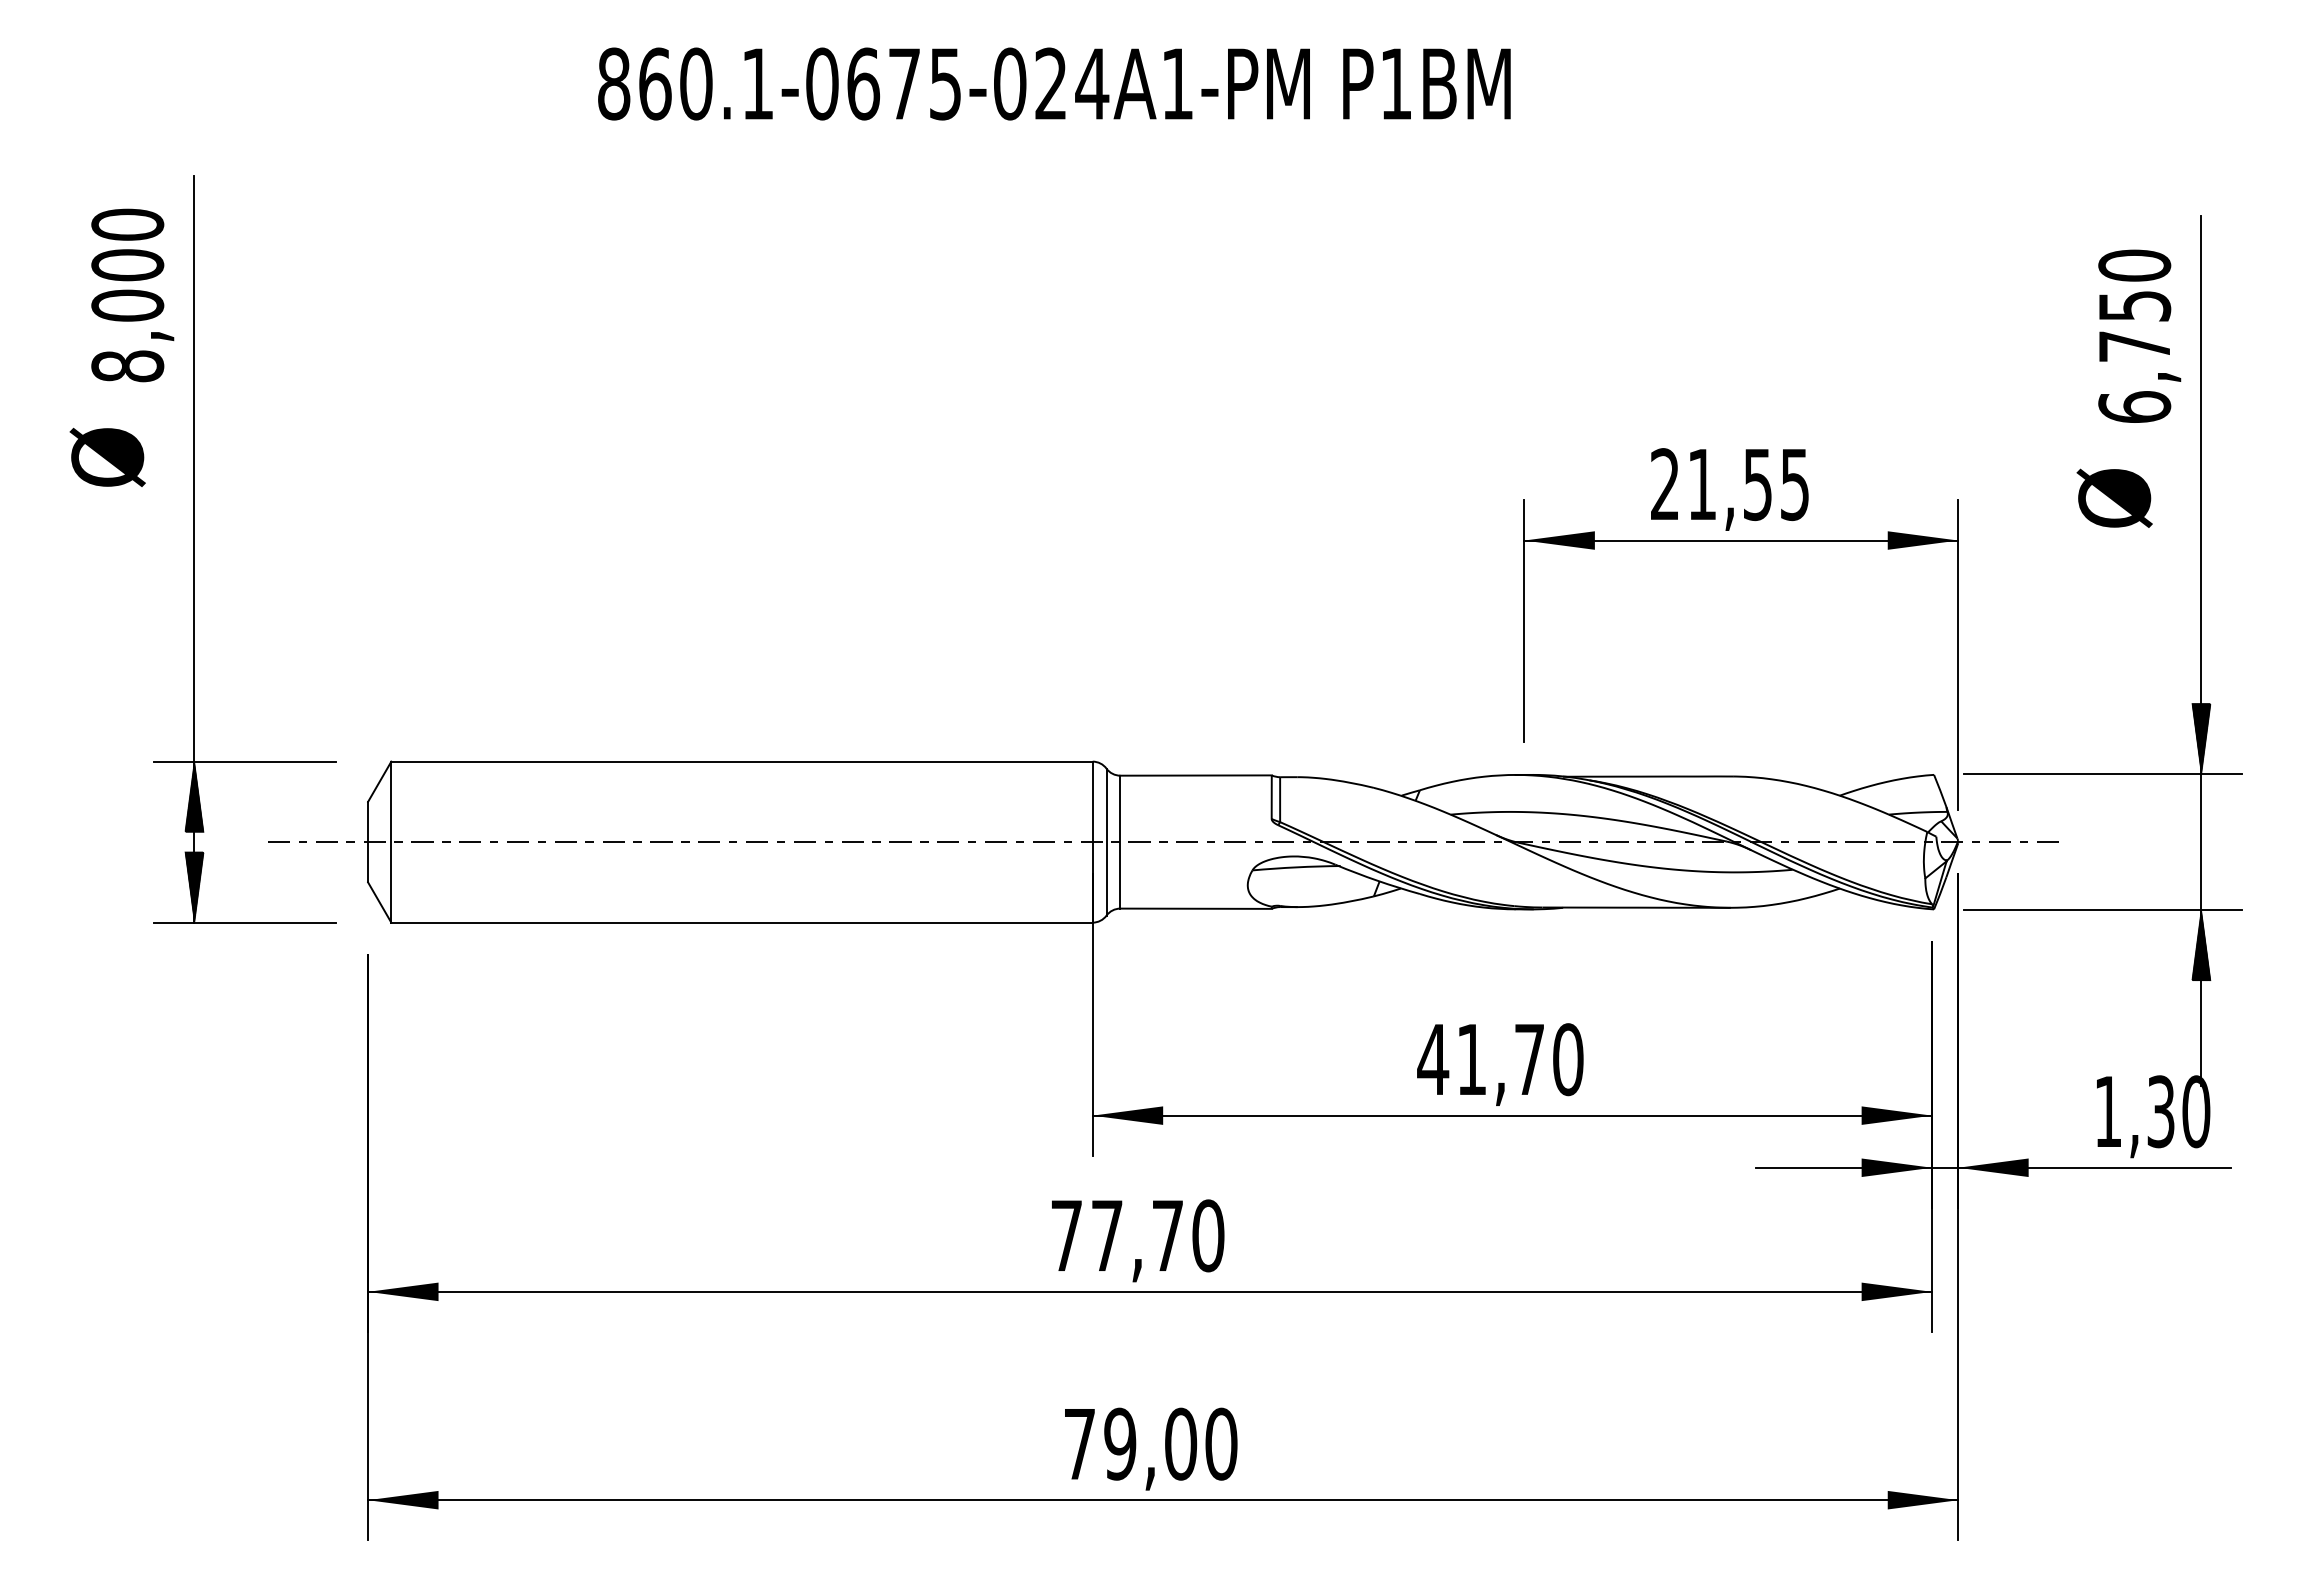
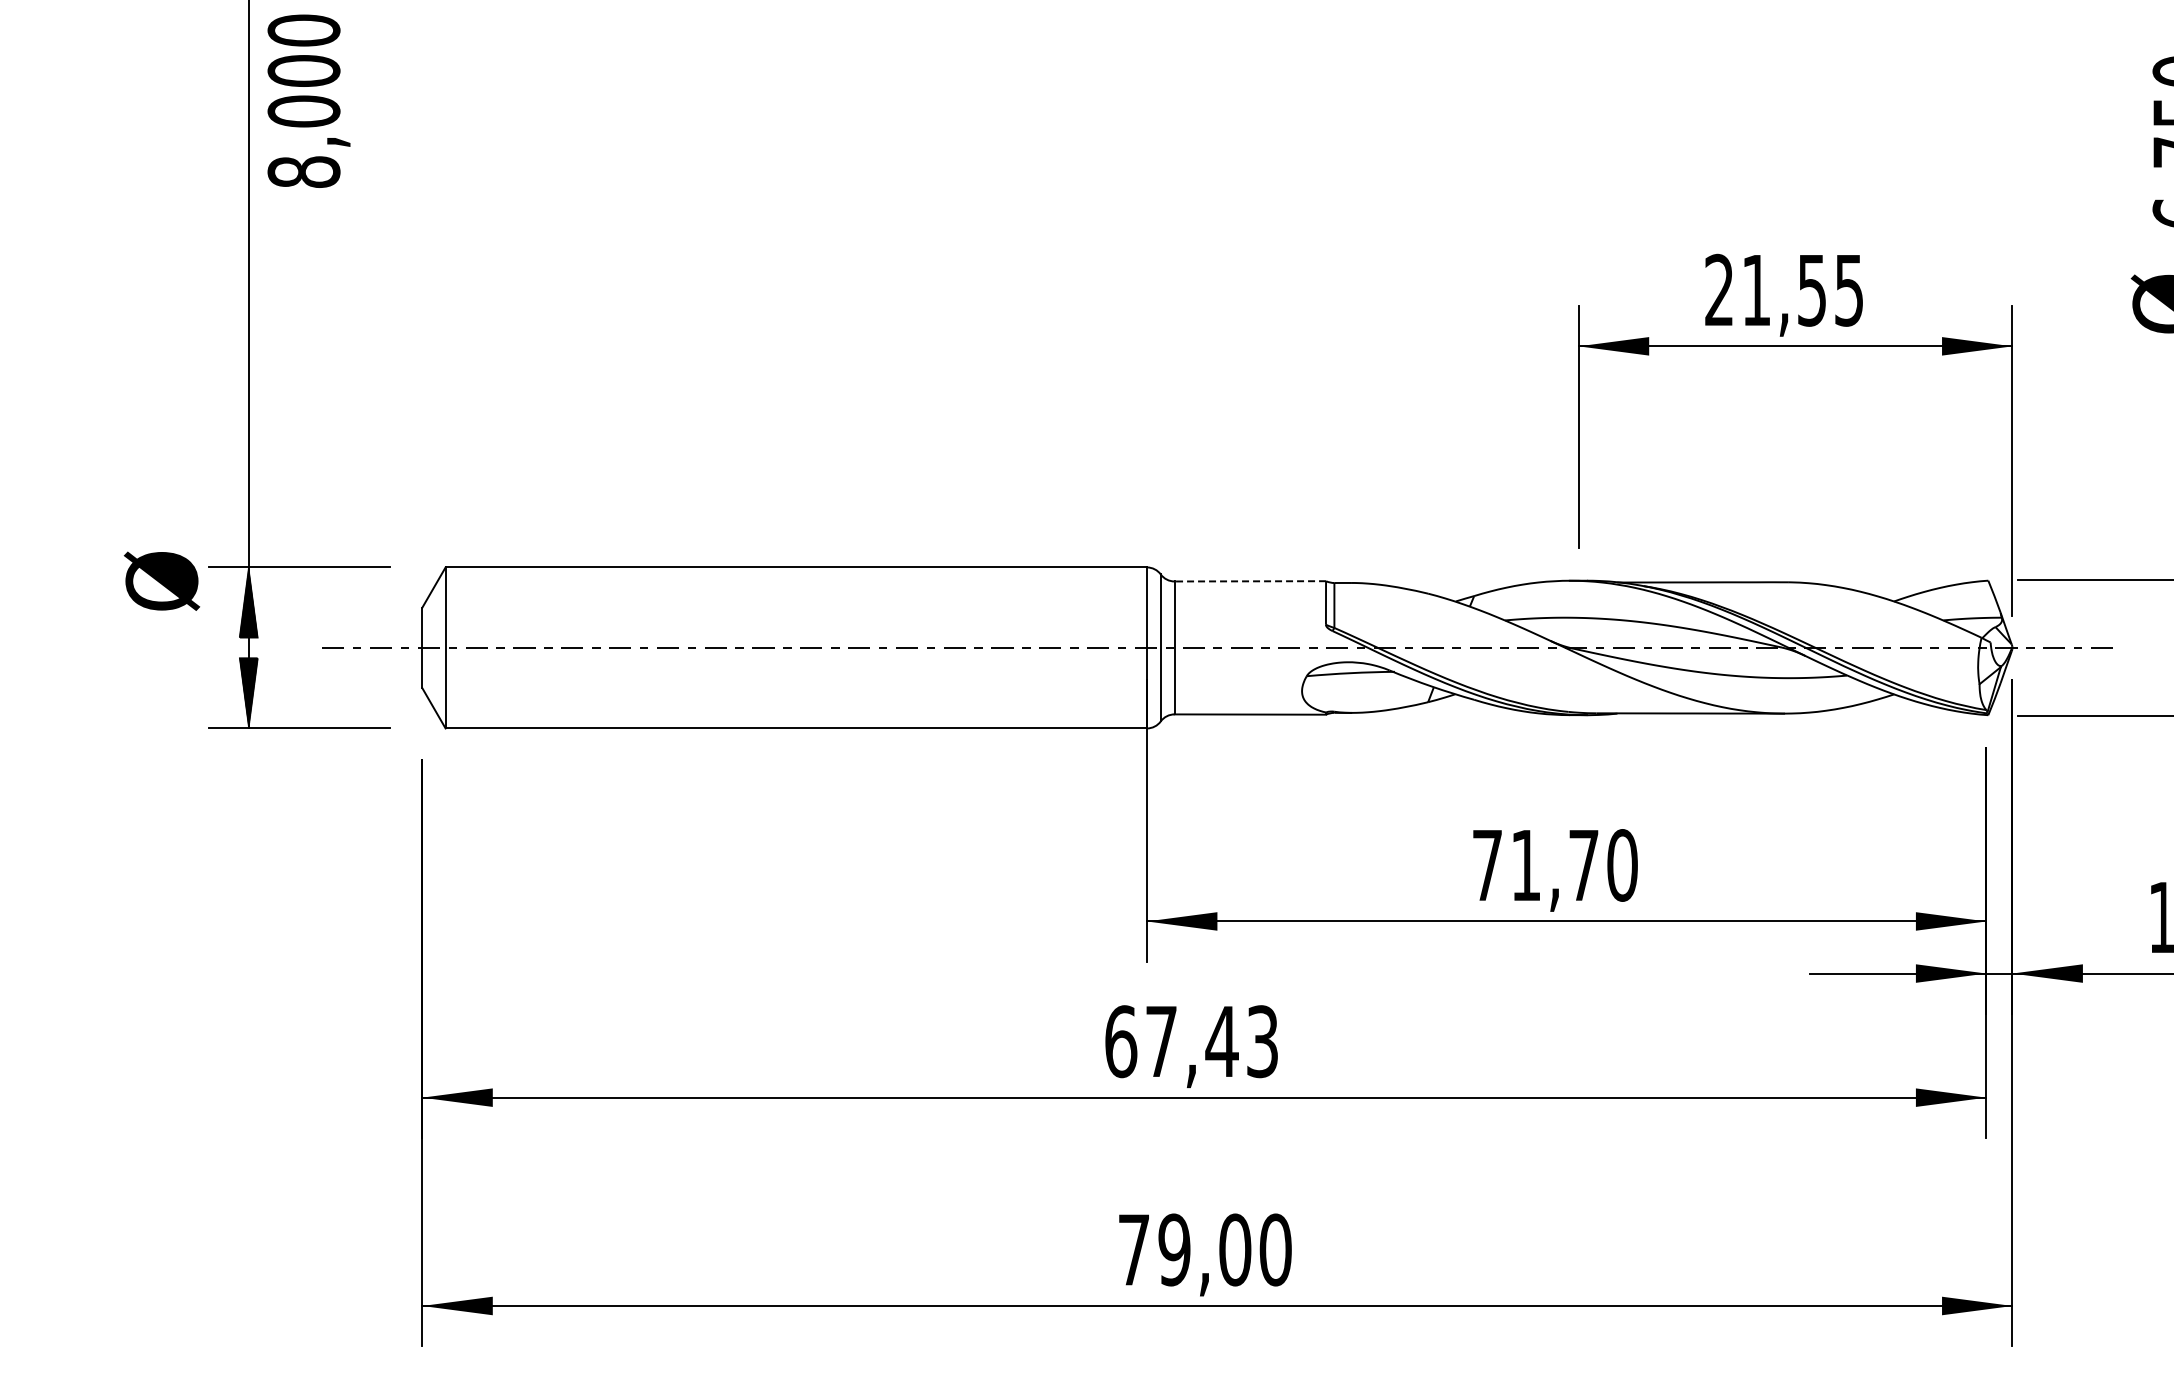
text: (132, 295) -> (308, 101), moved
text: (107, 456) -> (161, 580), moved
line: (1196, 775) -> (1250, 581), solid -> dashed
text: (1433, 1059) -> (1487, 865), 41,70 -> 71,70
text: (1137, 1235) -> (1191, 1041), 77,70 -> 67,43

